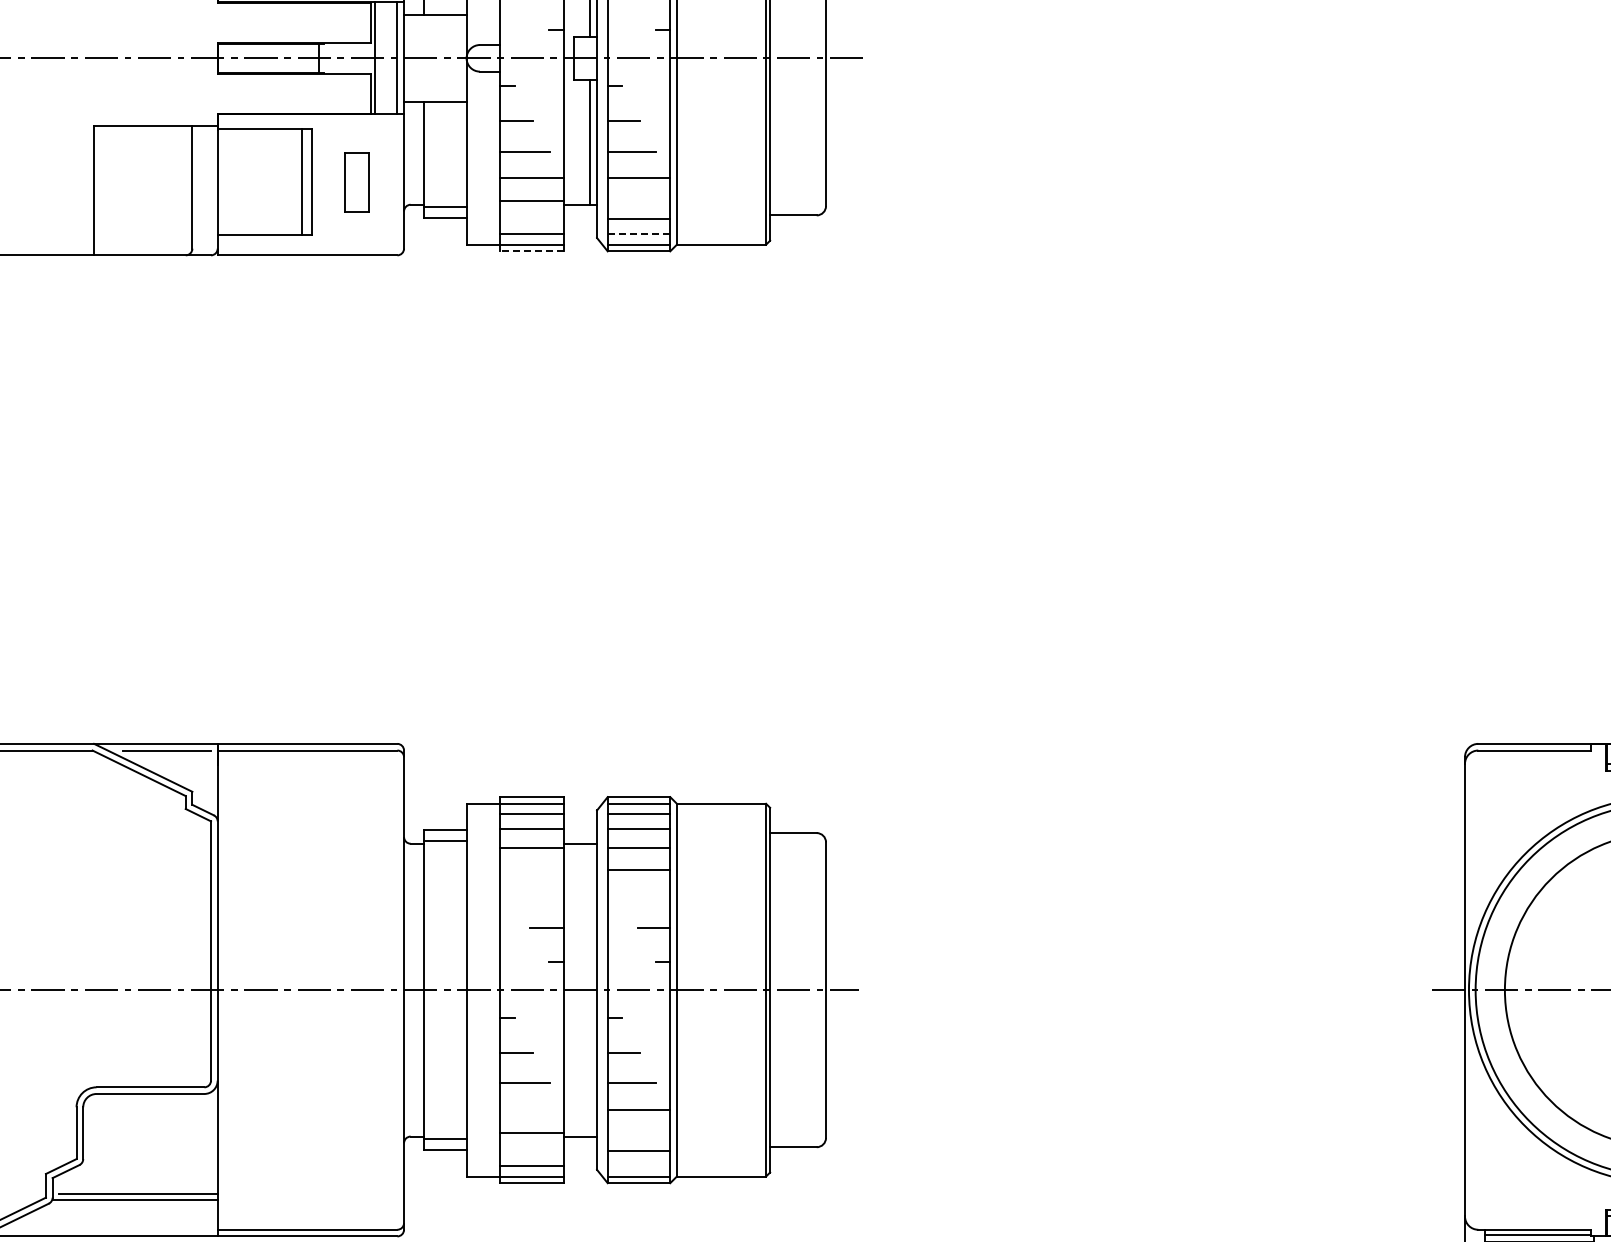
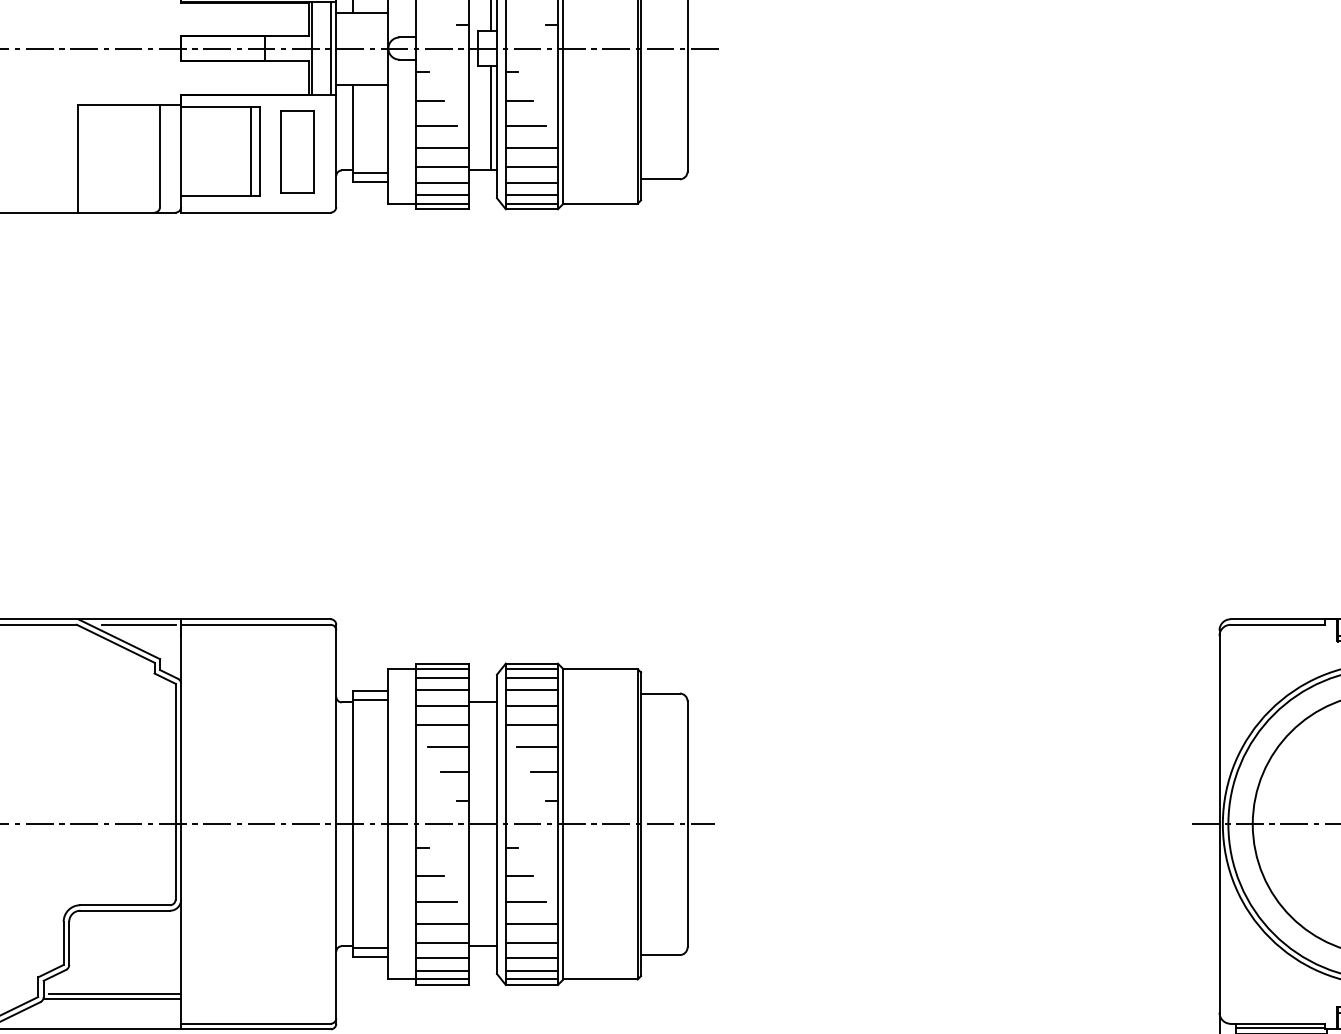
part: (356, 181) -> (296, 151), size x1.67
line: (638, 200) -> (531, 166), added
line: (531, 219) -> (442, 182), added
line: (638, 234) -> (531, 195), dashed -> solid
line: (531, 251) -> (442, 209), dashed -> solid
line: (531, 870) -> (442, 724), added
line: (538, 896) -> (448, 746), added
line: (645, 896) -> (537, 746), added
line: (531, 1109) -> (442, 923), added
line: (638, 1132) -> (531, 942), added
line: (531, 1151) -> (442, 958), added
line: (638, 1165) -> (531, 970), added

